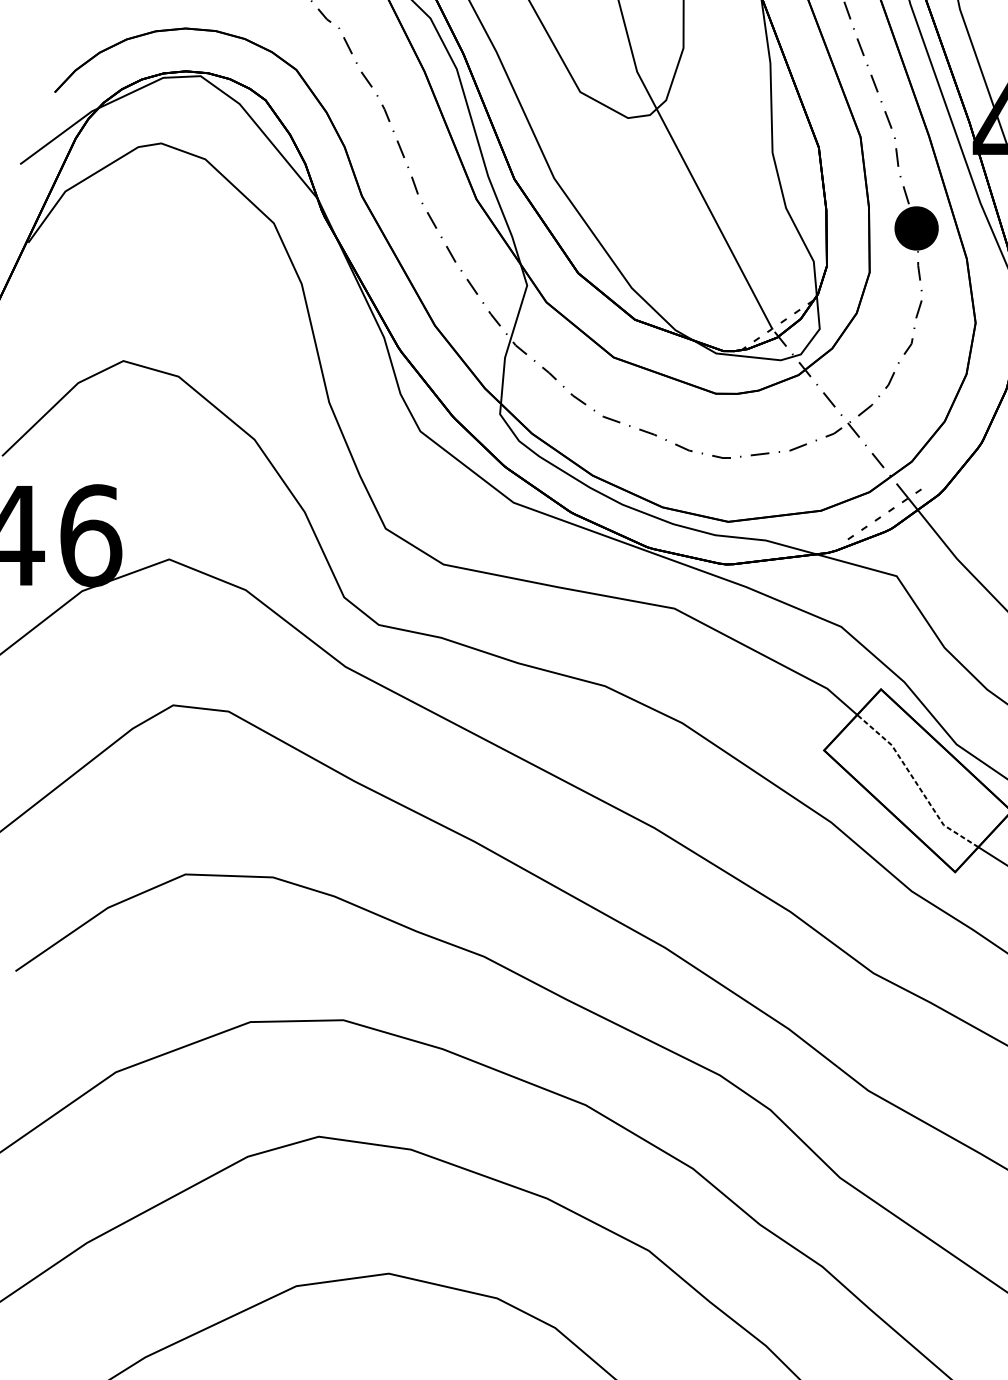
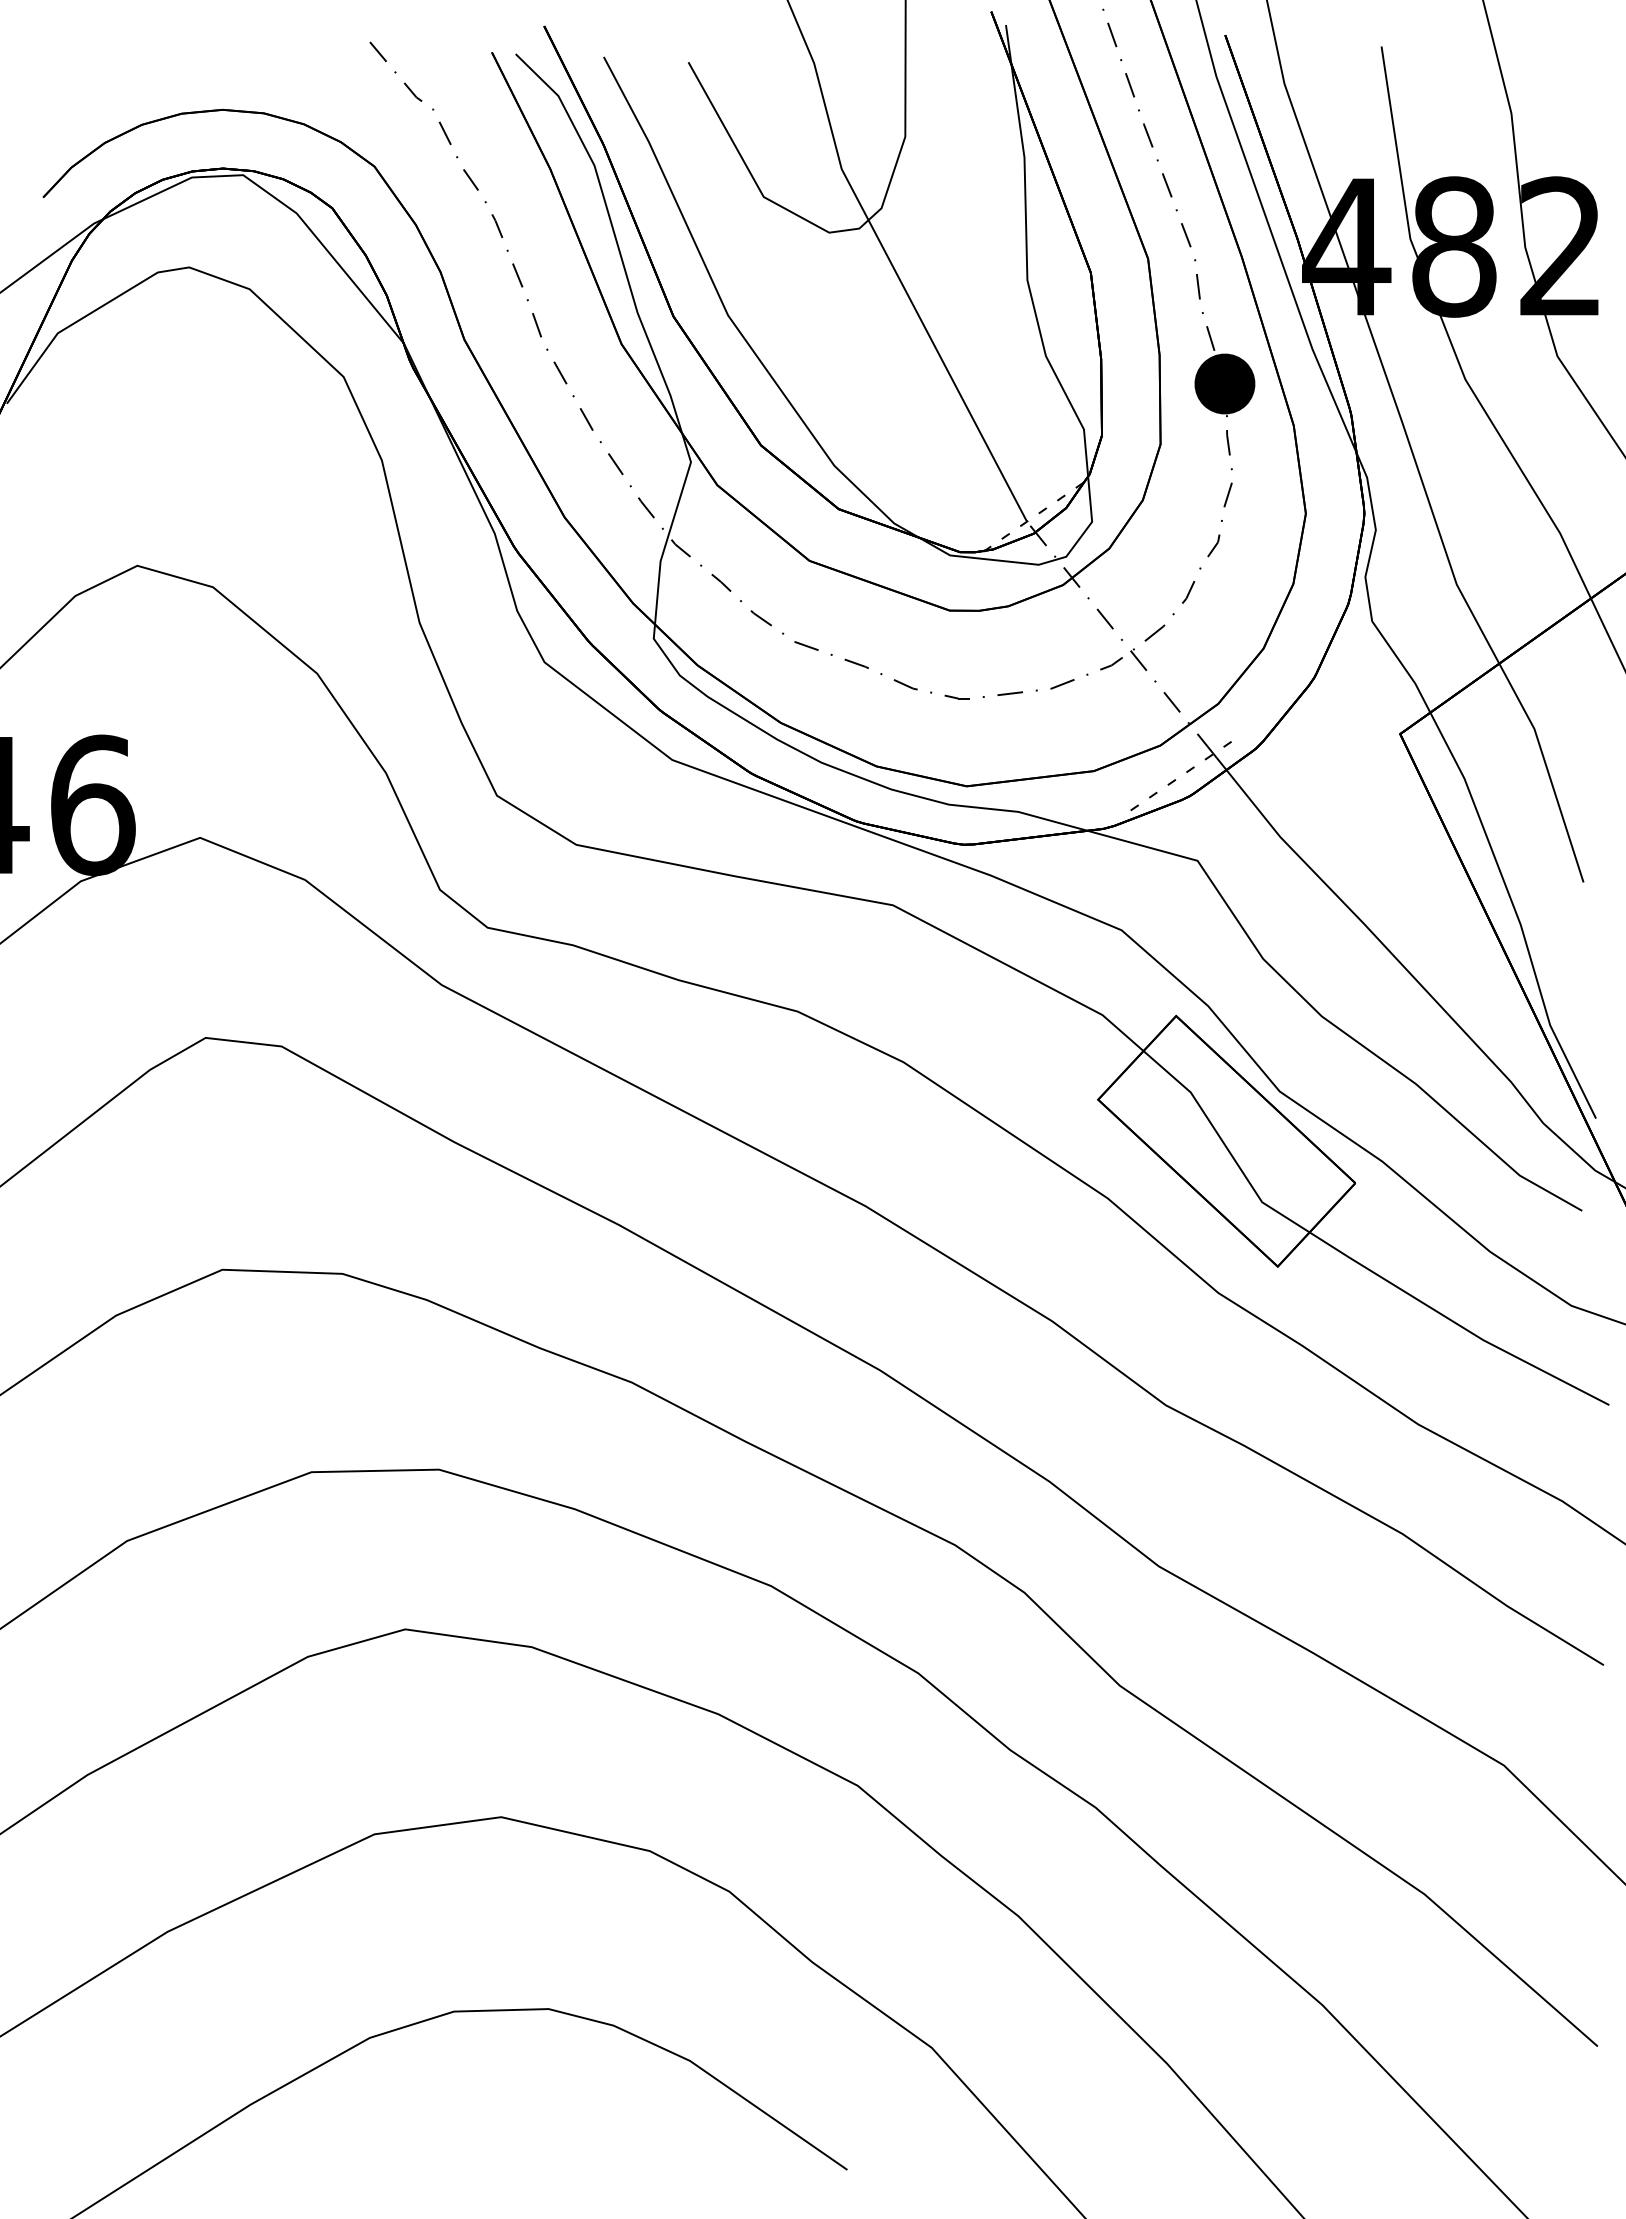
line: (916, 783) -> (1224, 1144), dashed -> solid

